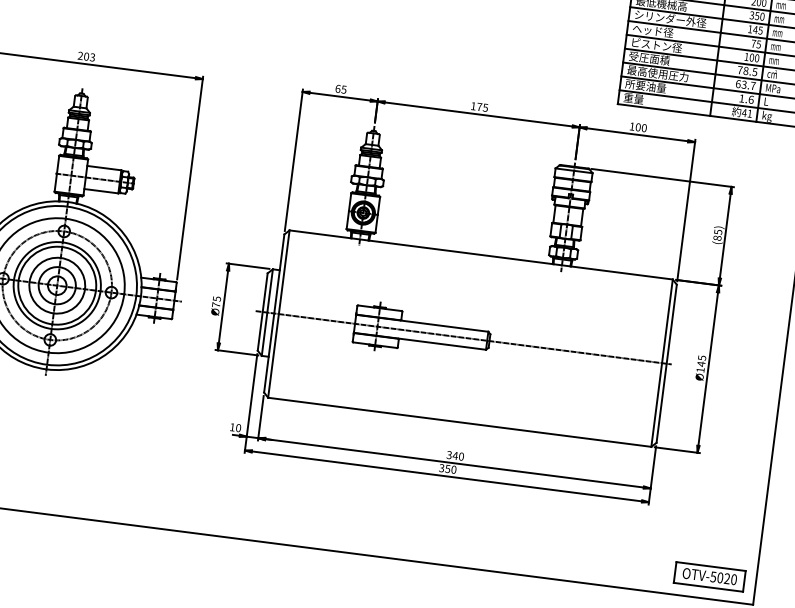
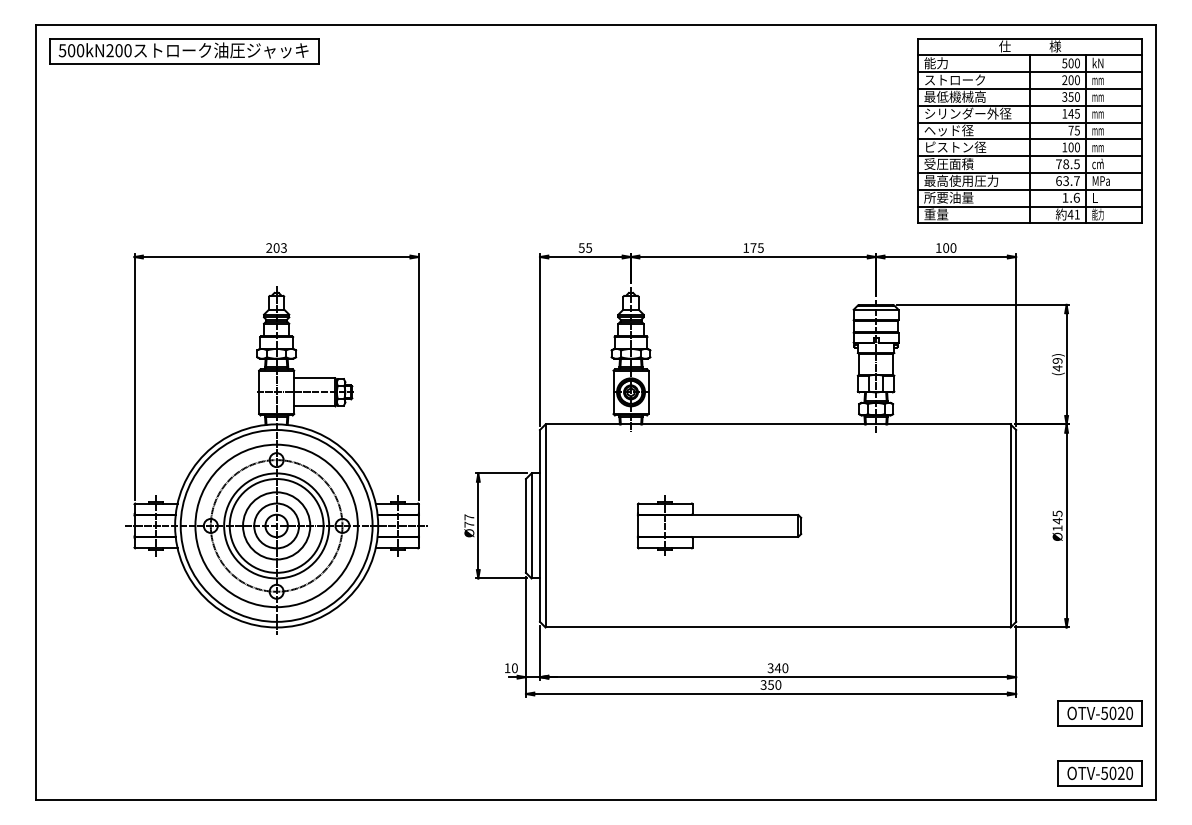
text: (337, 88) -> (581, 247), 65 -> 55
text: (767, 115) -> (1098, 214), kg -> 能力
text: (717, 235) -> (1057, 364), (85) -> (49)
text: (217, 299) -> (469, 517), Ø75 -> Ø77
line: (463, 337) -> (769, 525), removed
part: (715, 527) -> (1099, 713), added

